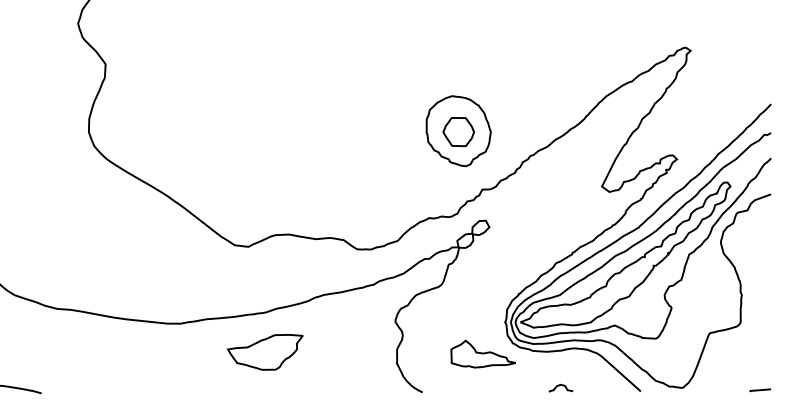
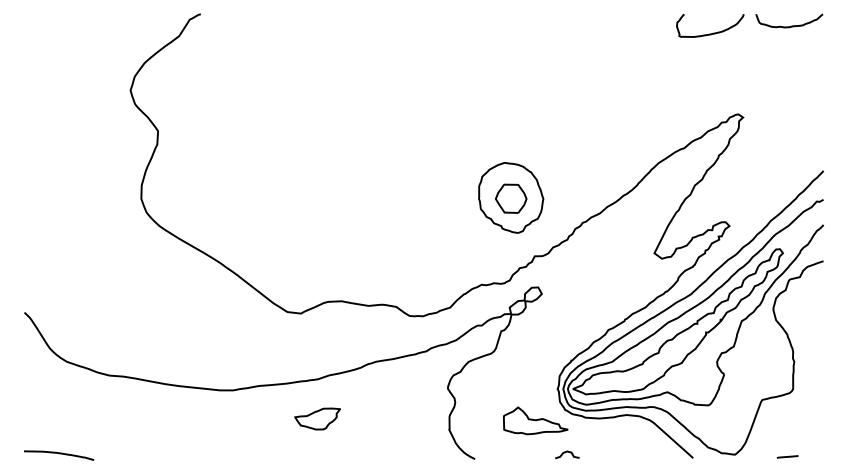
part: (265, 351) -> (317, 418), size x0.6
curve: (561, 385) -> (567, 452), moved
line: (760, 389) -> (787, 456), moved

